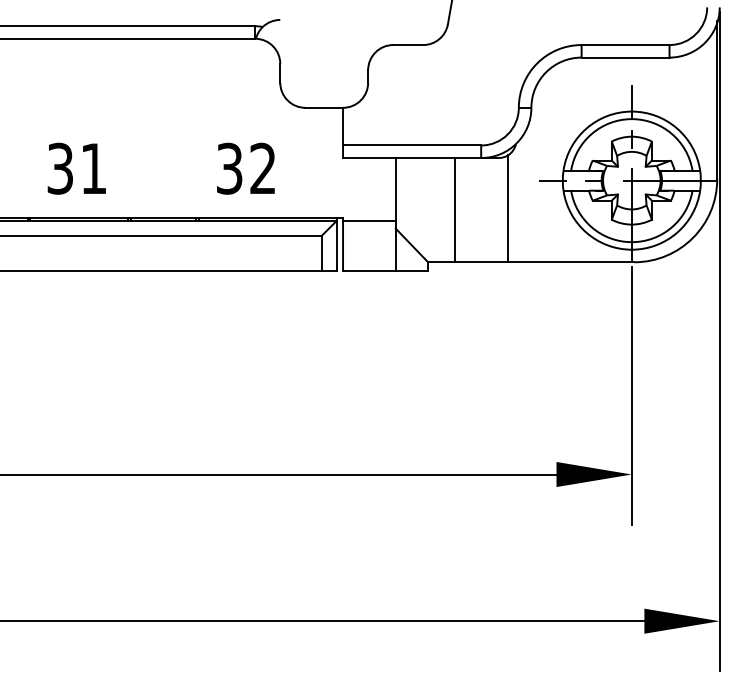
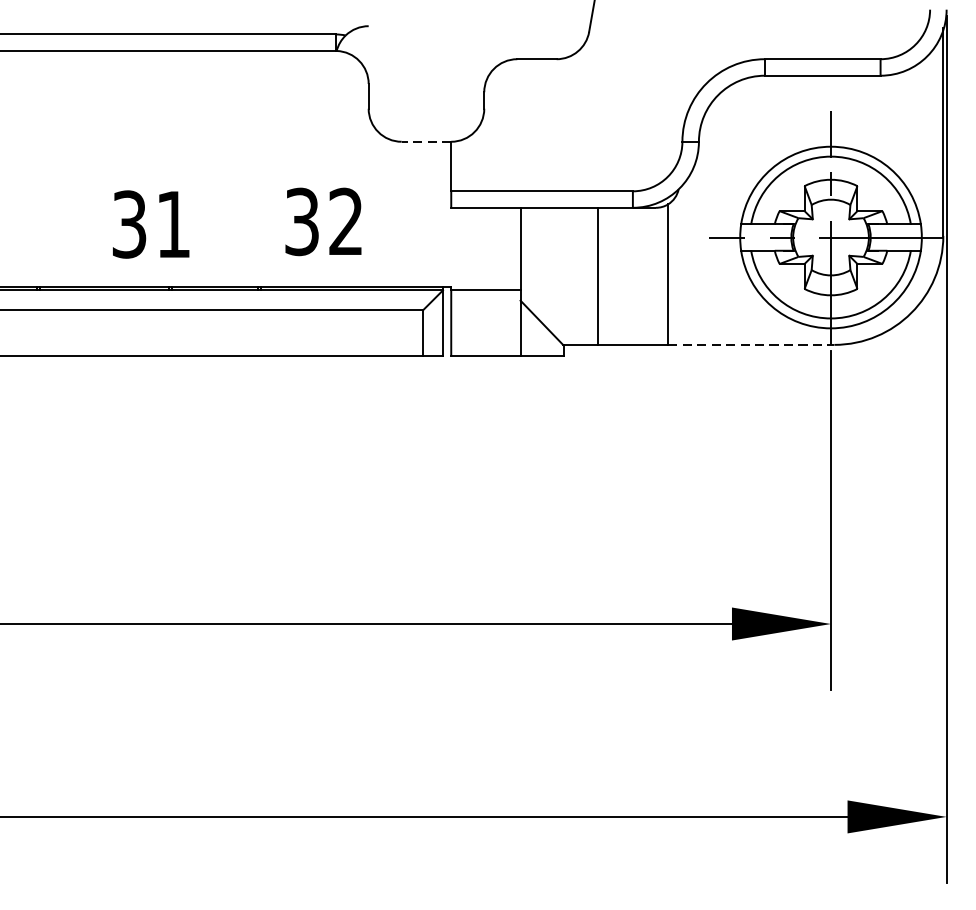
line: (324, 107) -> (426, 141), solid -> dashed
text: (76, 168) -> (150, 224), moved
line: (571, 262) -> (751, 345), solid -> dashed

